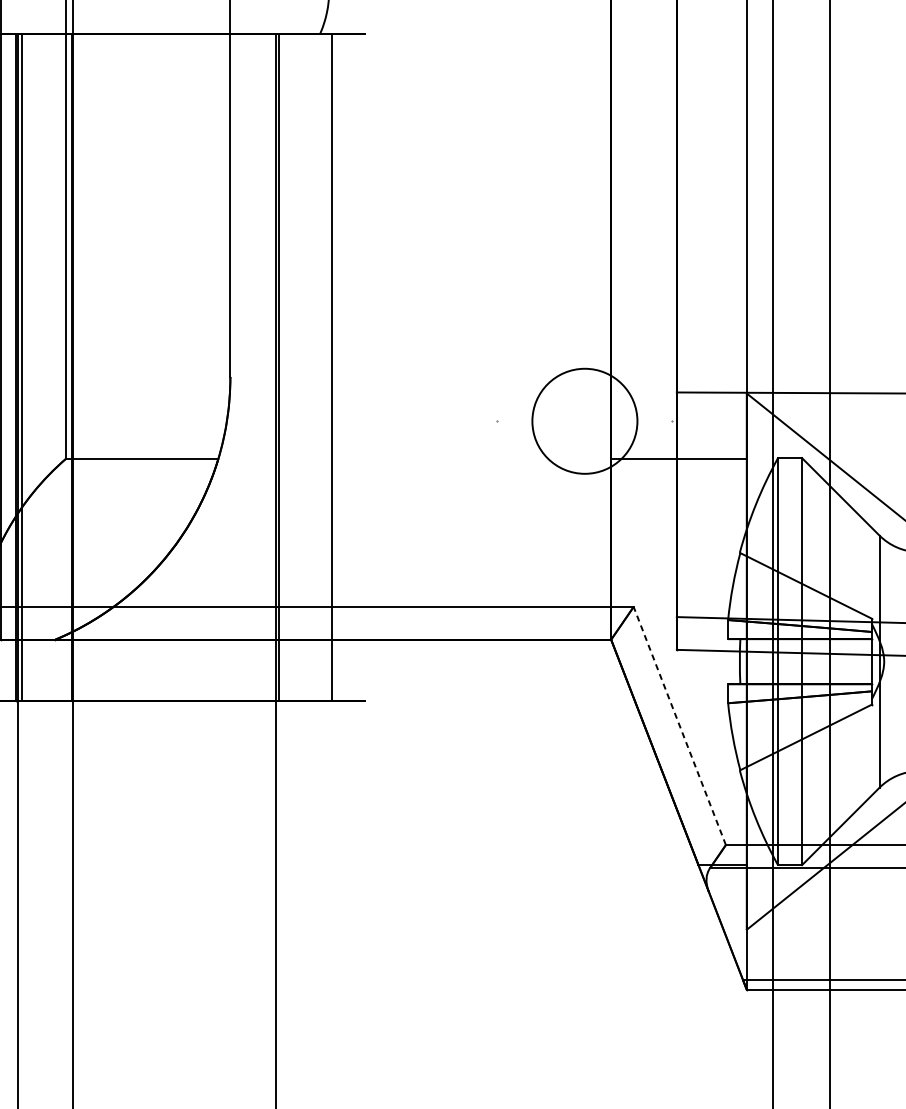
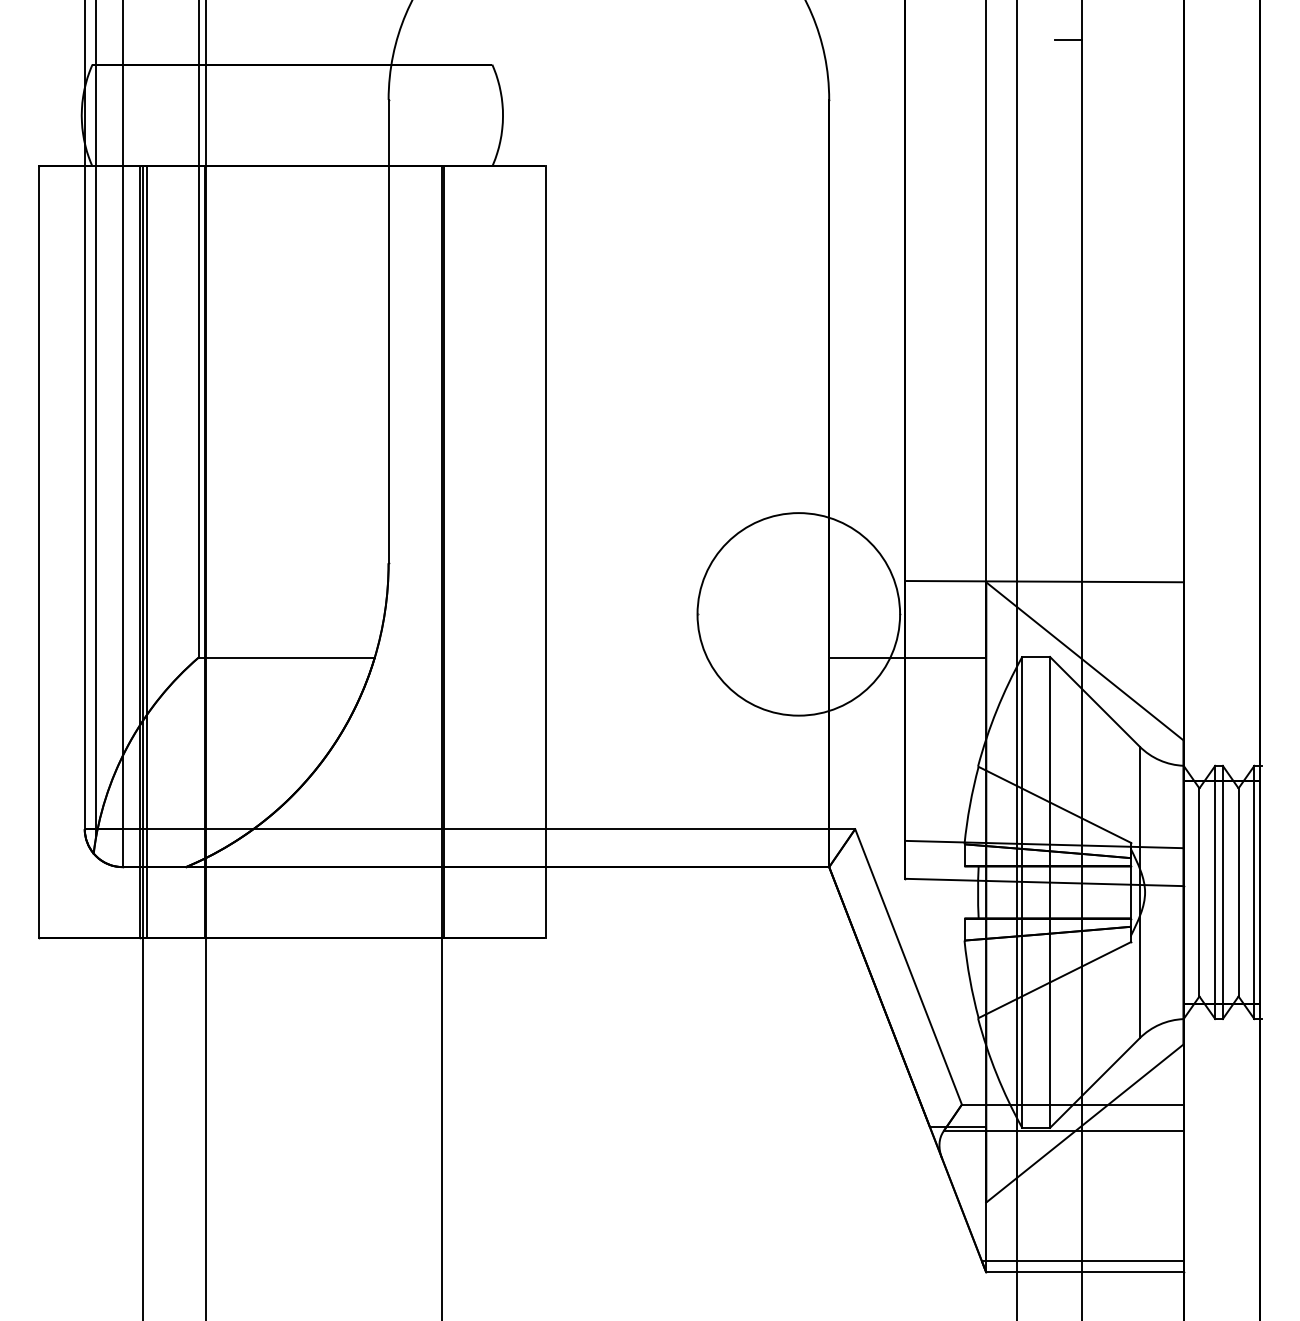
line: (331, 367) -> (545, 552), moved
circle: (584, 421) -> (798, 614), size x1.67
line: (679, 725) -> (908, 966), dashed -> solid

